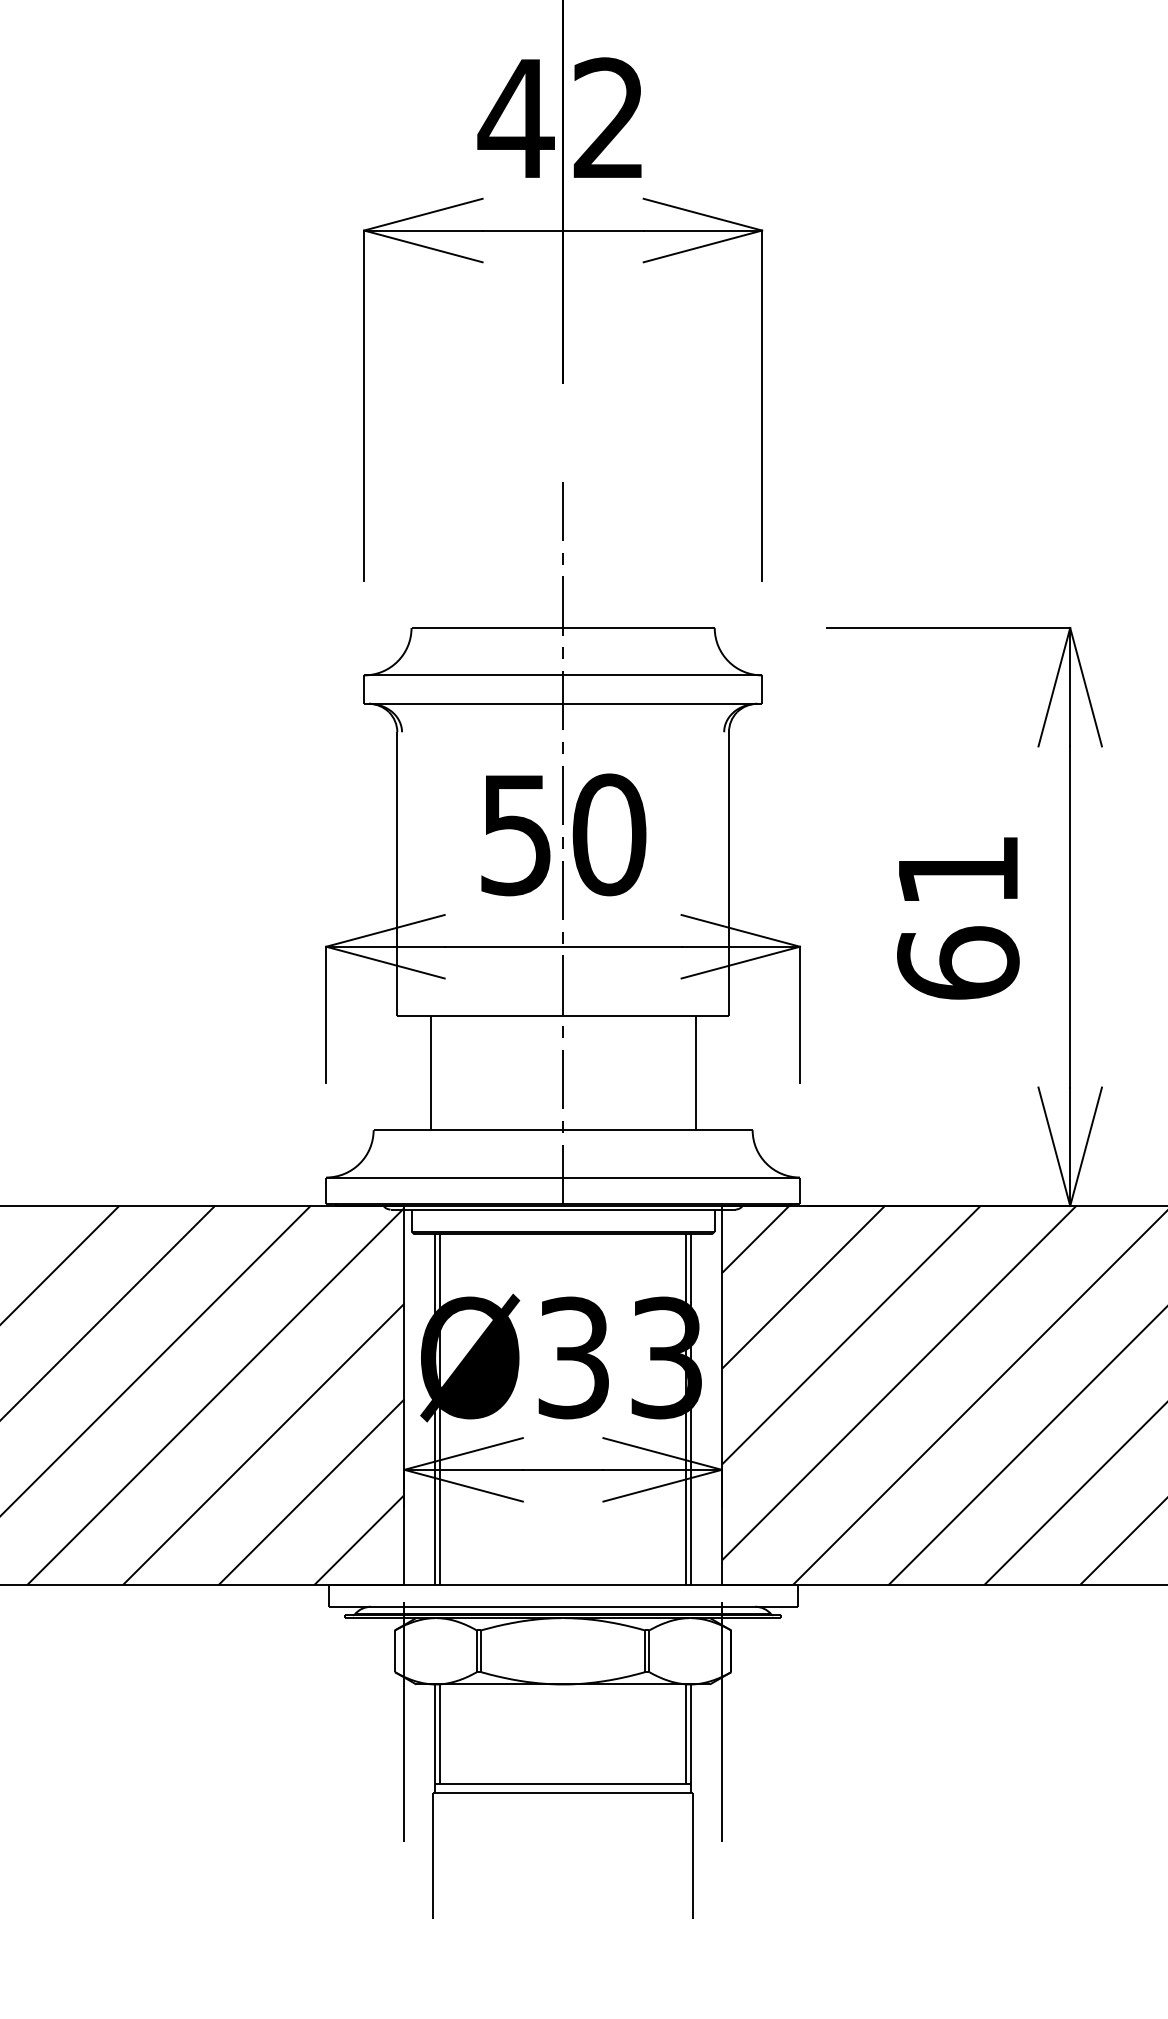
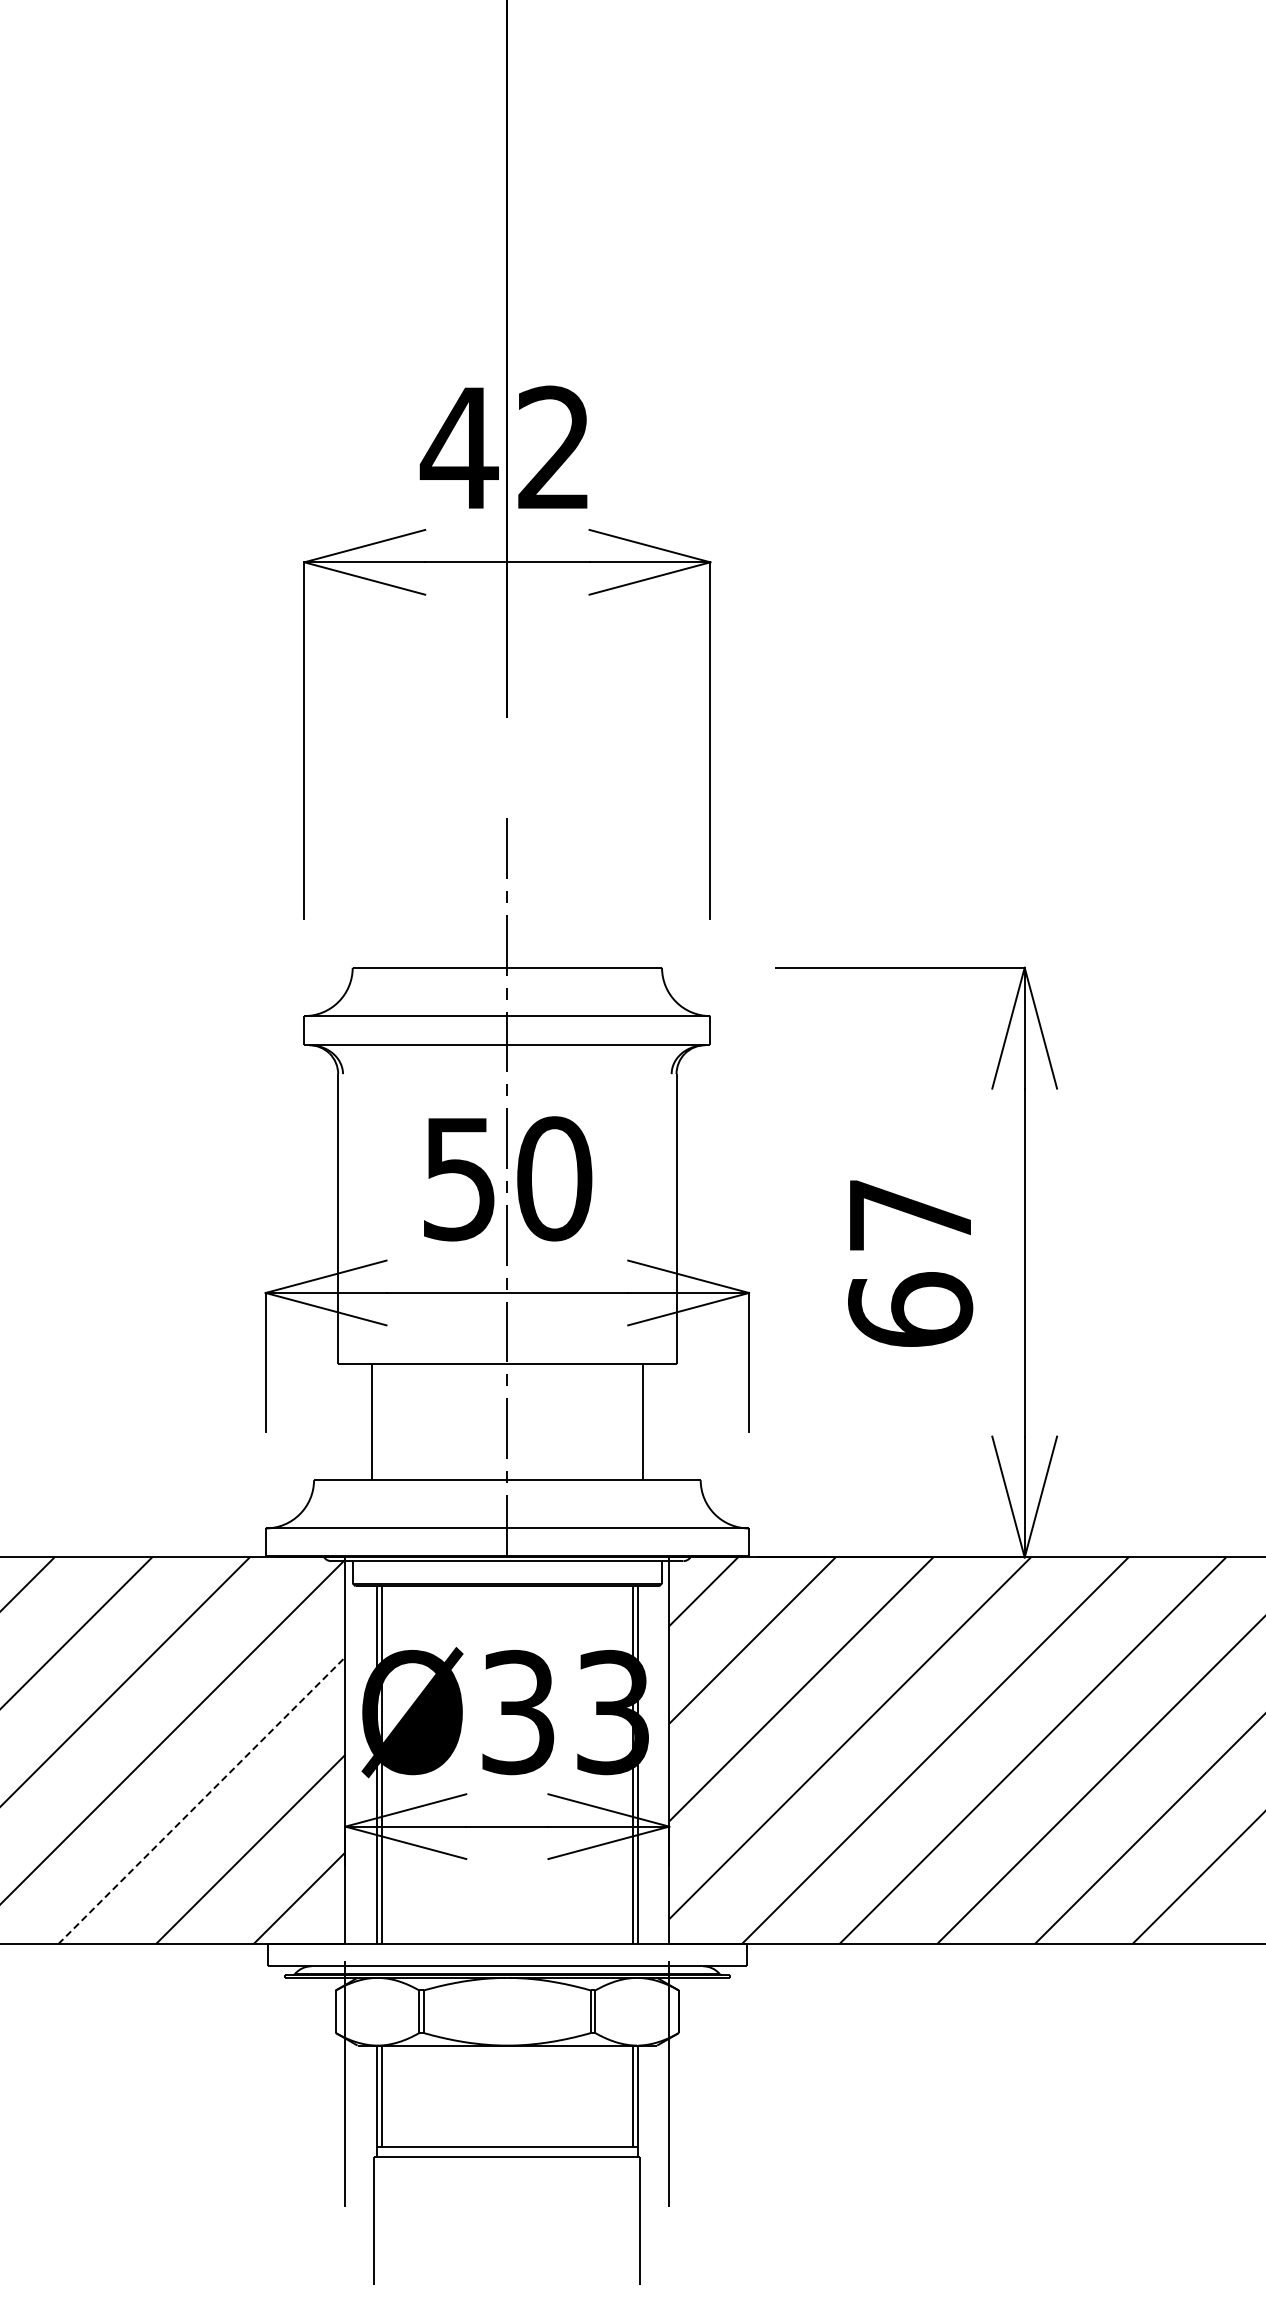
text: (958, 870) -> (910, 1215), 61 -> 67
line: (263, 1444) -> (201, 1800), solid -> dashed

